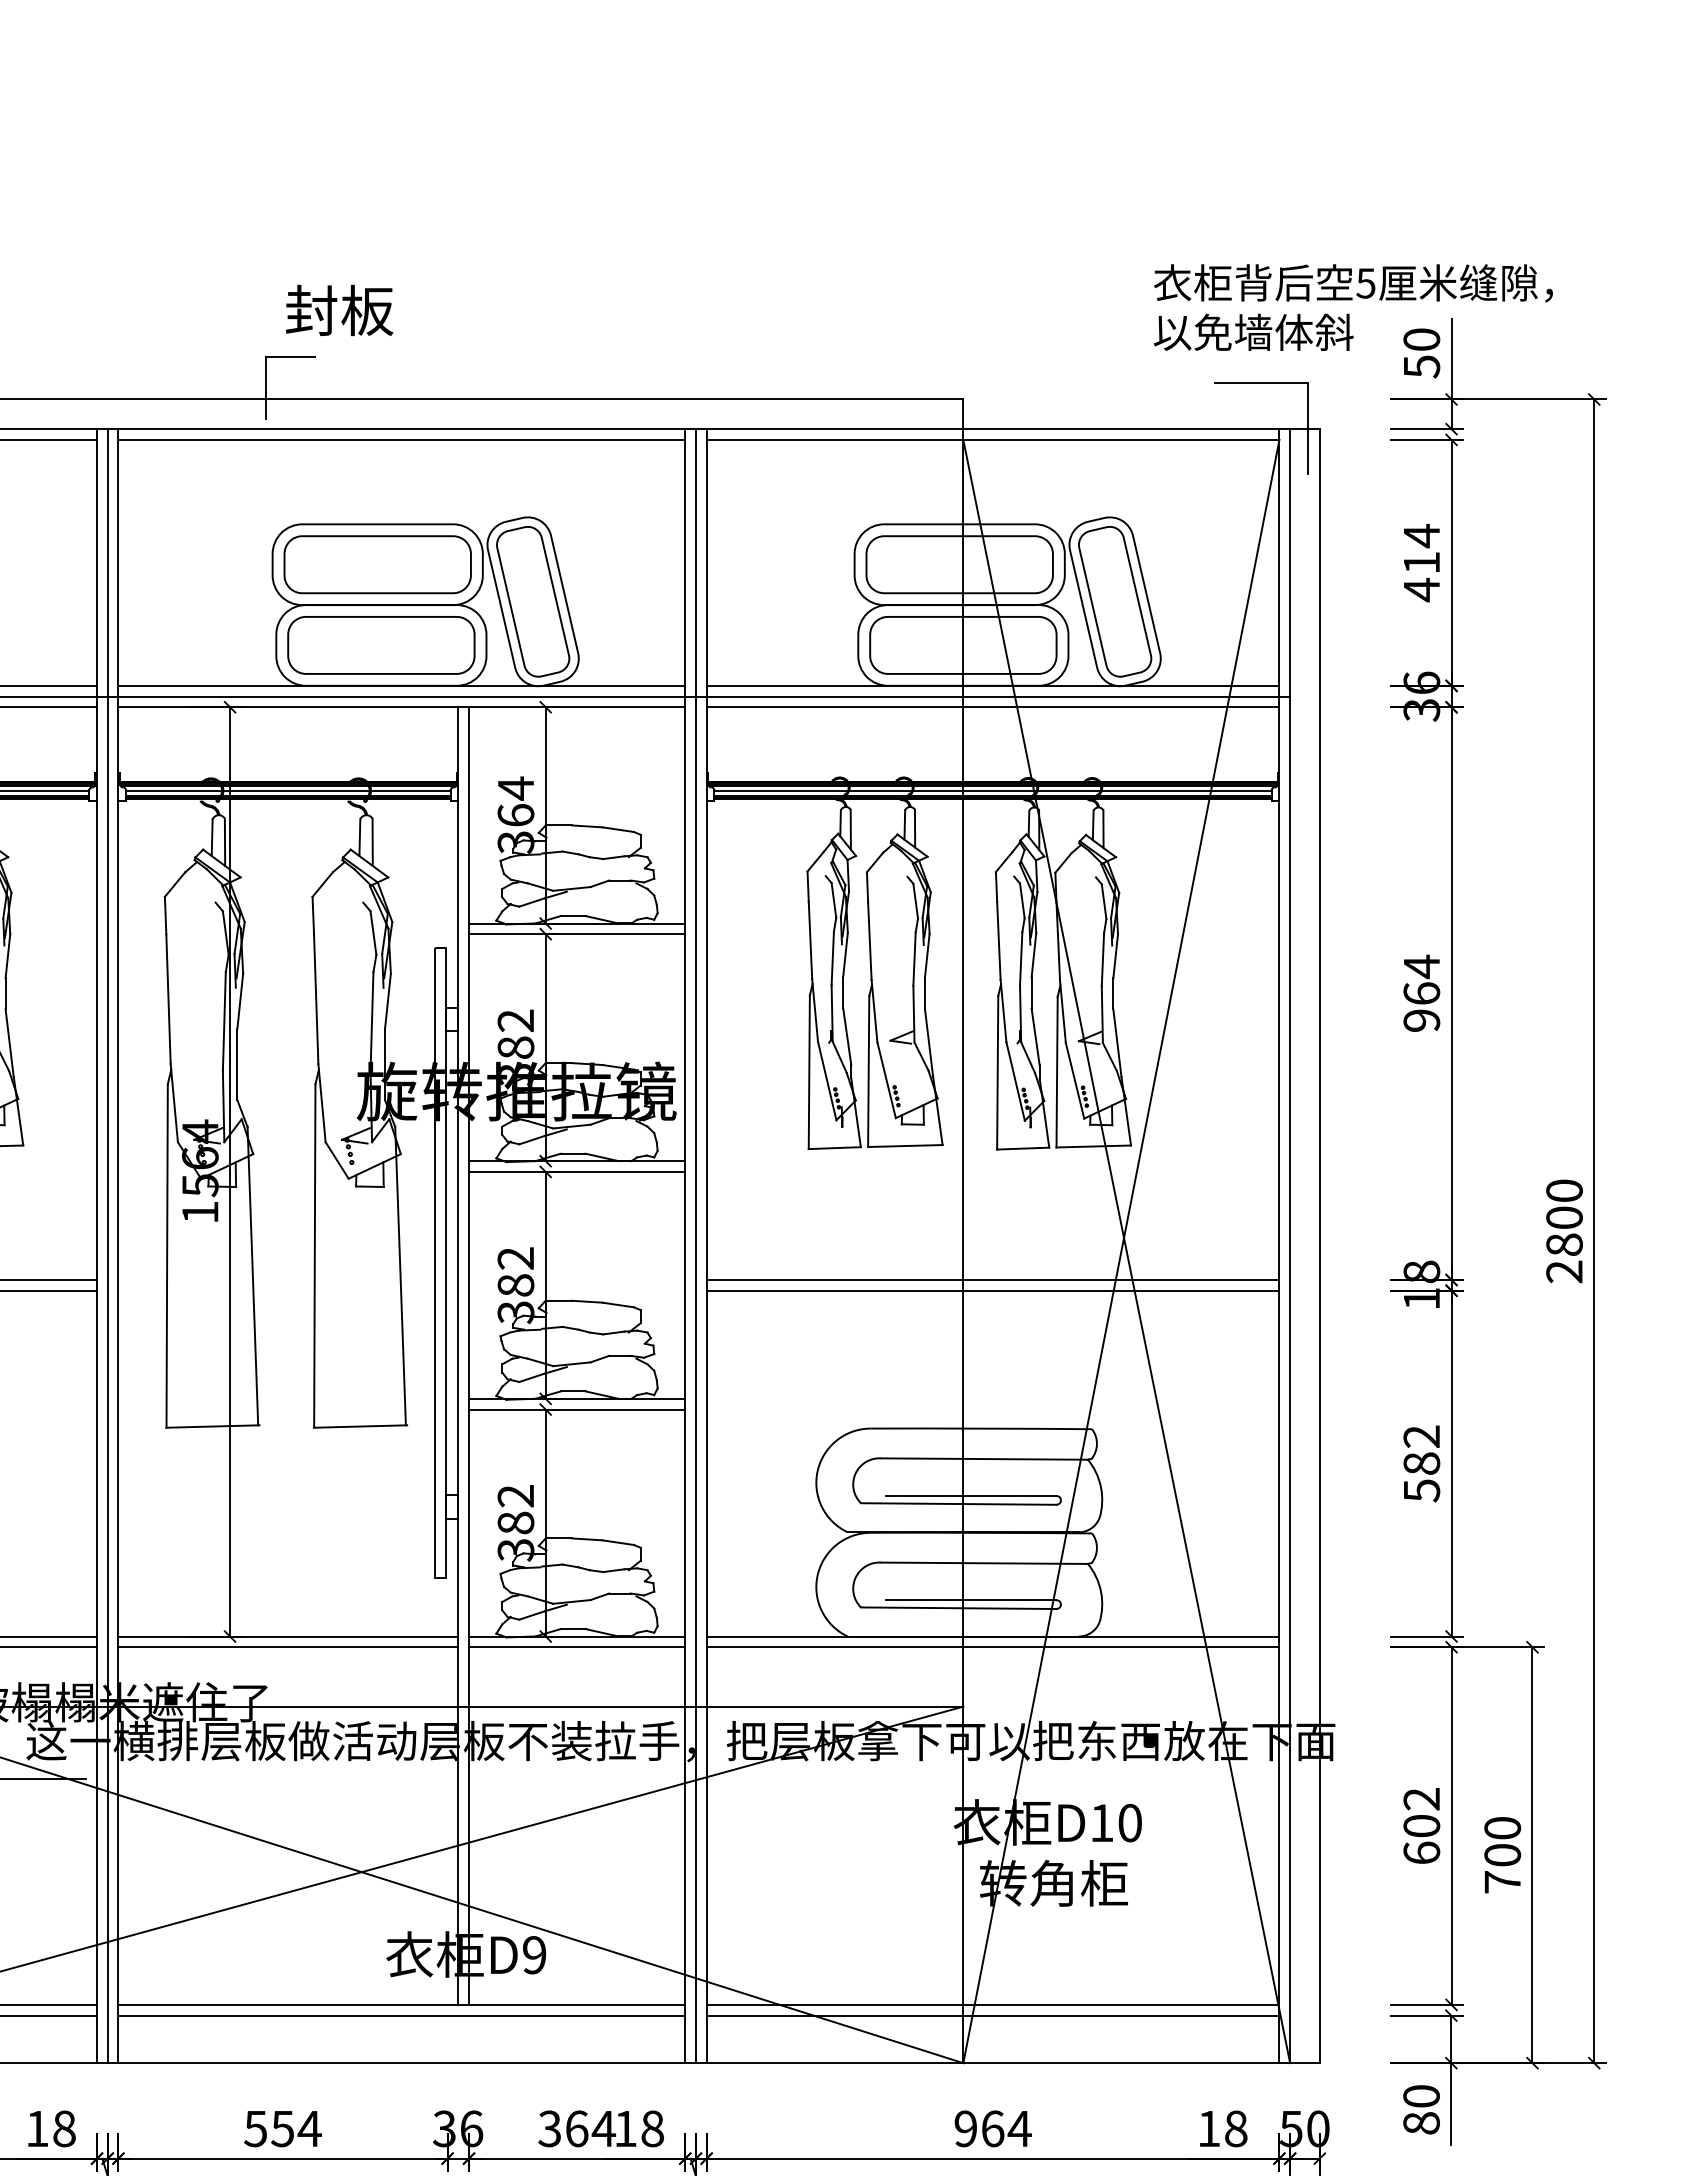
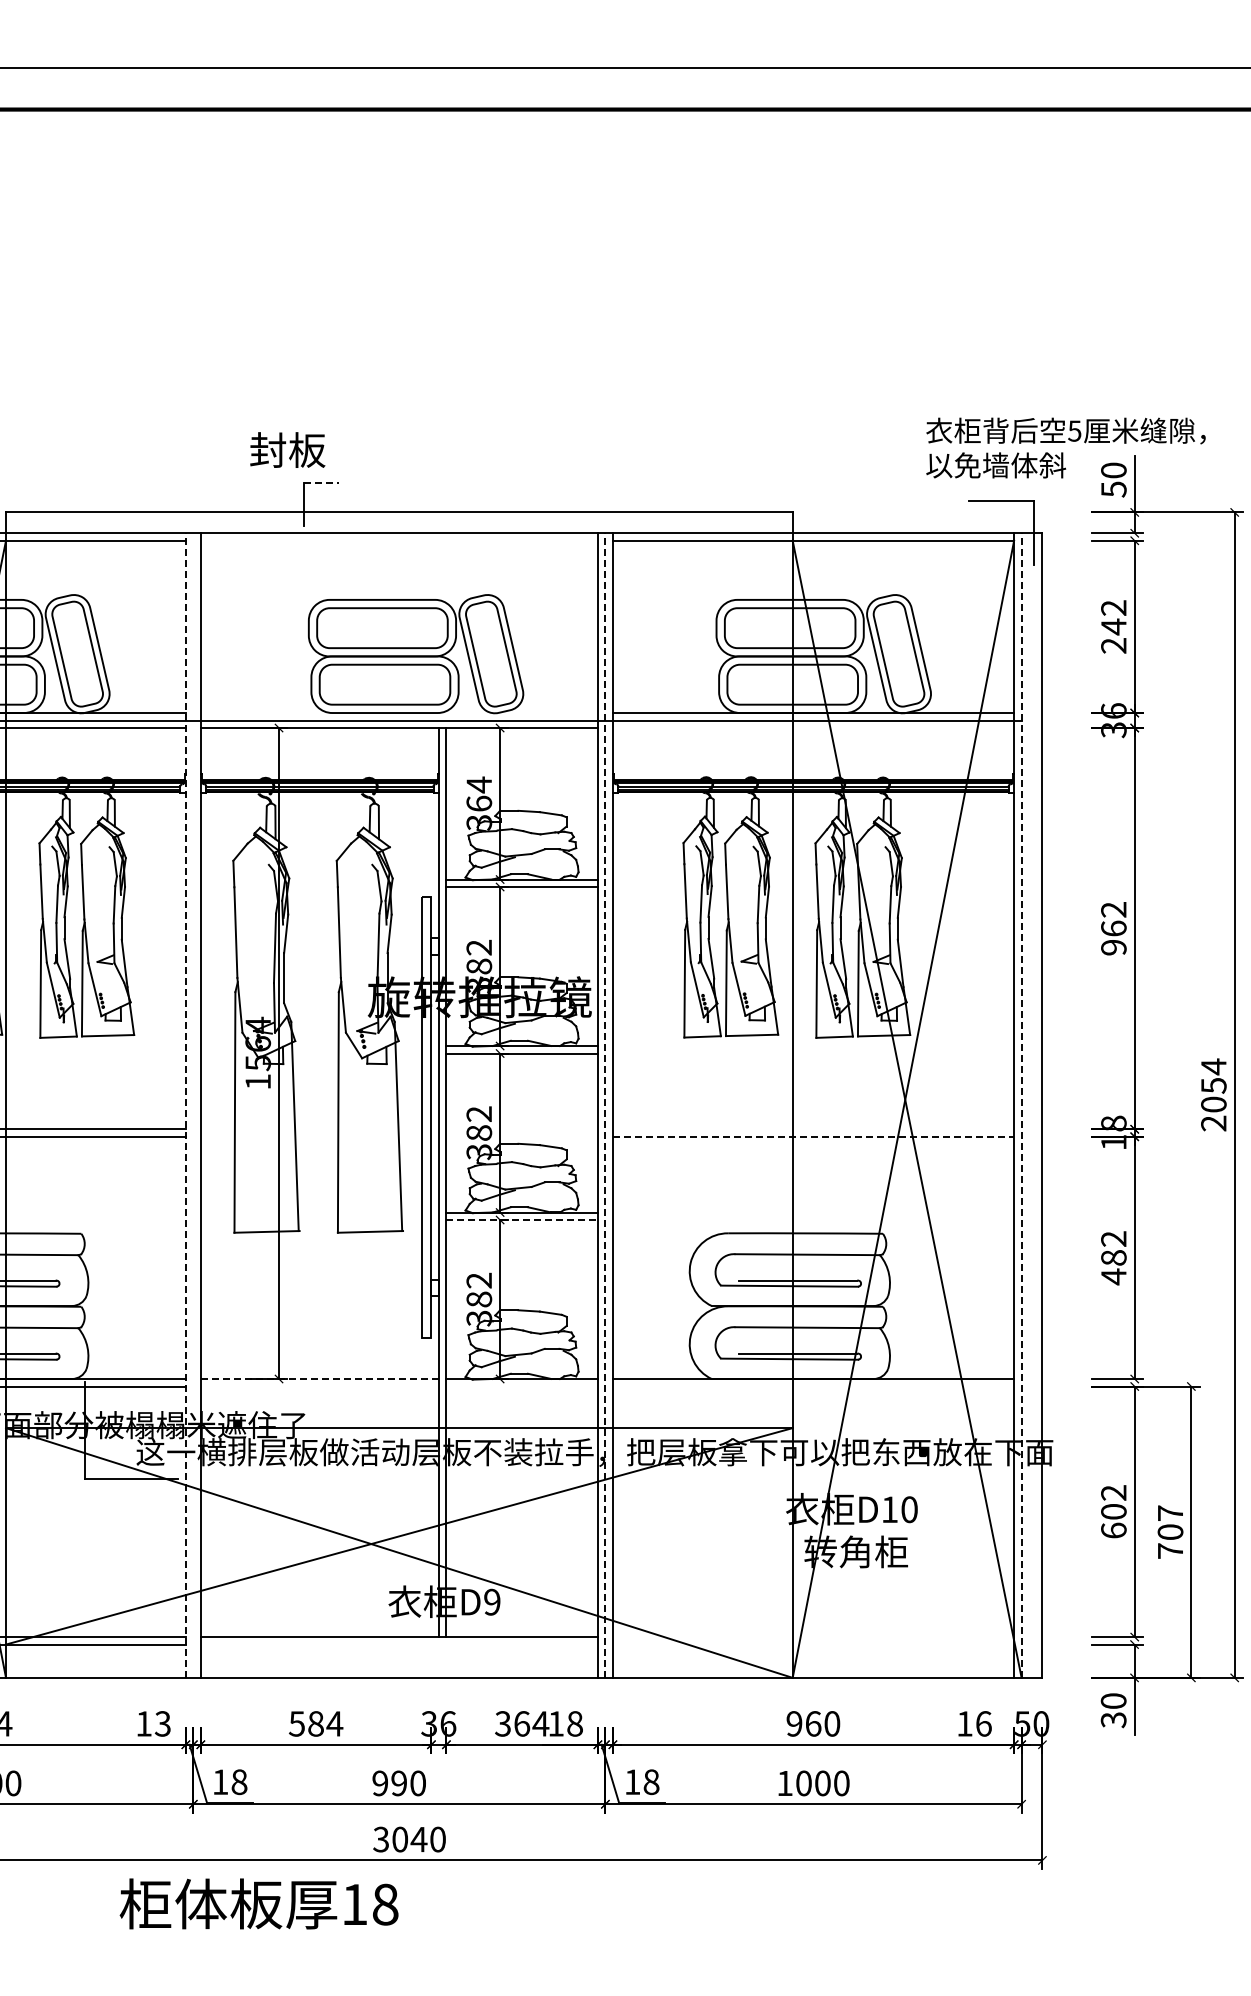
text: (339, 309) -> (287, 449), moved
line: (292, 356) -> (322, 482), solid -> dashed
line: (400, 439) -> (398, 540), removed
text: (1421, 562) -> (1113, 626), 414 -> 242
line: (400, 686) -> (398, 713), removed
line: (993, 707) -> (813, 728), removed
text: (1421, 966) -> (1113, 909), 964 -> 962
text: (1564, 1217) -> (1213, 1085), 2800 -> 2054
line: (96, 1246) -> (185, 1105), solid -> dashed
line: (107, 1246) -> (193, 1105), removed
line: (696, 1246) -> (605, 1105), solid -> dashed
line: (1289, 1246) -> (1021, 1105), solid -> dashed
line: (993, 1280) -> (813, 1129), removed
line: (993, 1290) -> (813, 1136), solid -> dashed
line: (577, 1410) -> (522, 1220), solid -> dashed
text: (1421, 1490) -> (1113, 1276), 582 -> 482
line: (289, 1637) -> (320, 1379), solid -> dashed
line: (287, 1647) -> (319, 1386), removed
line: (576, 1647) -> (521, 1386), removed
line: (993, 1647) -> (813, 1386), removed
text: (1502, 1827) -> (1170, 1512), 700 -> 707
line: (993, 2005) -> (813, 1637), removed
line: (400, 2015) -> (398, 1644), removed
line: (993, 2015) -> (813, 1644), removed
text: (1421, 2124) -> (1113, 1720), 80 -> 30
text: (63, 2128) -> (162, 1723), 18 -> 13
text: (282, 2128) -> (315, 1723), 554 -> 584
text: (1018, 2128) -> (831, 1723), 964 -> 960
text: (1235, 2128) -> (983, 1723), 18 -> 16

